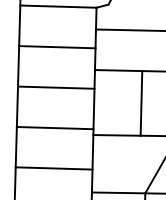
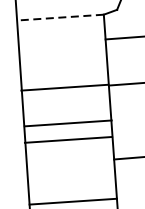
line: (57, 6) -> (59, 17), solid -> dashed
line: (57, 47) -> (65, 88), moved
line: (56, 87) -> (68, 123), moved
line: (54, 127) -> (67, 139), moved

